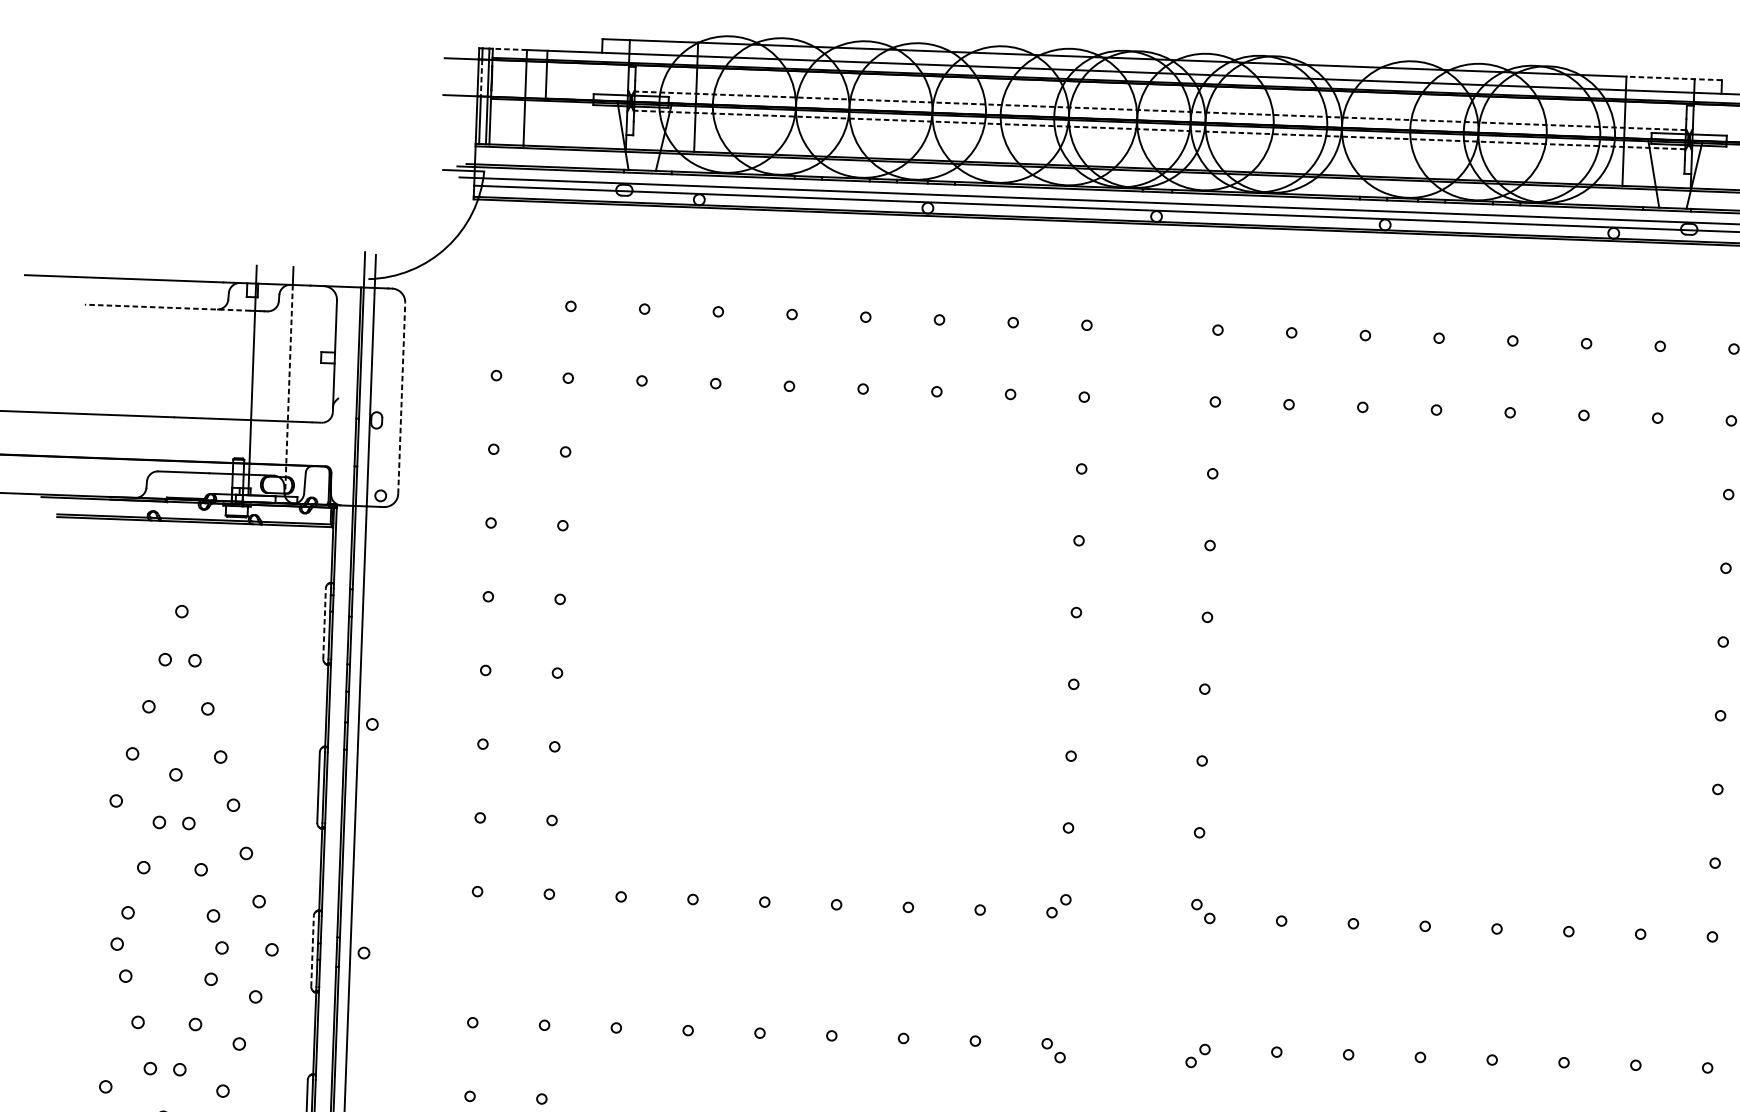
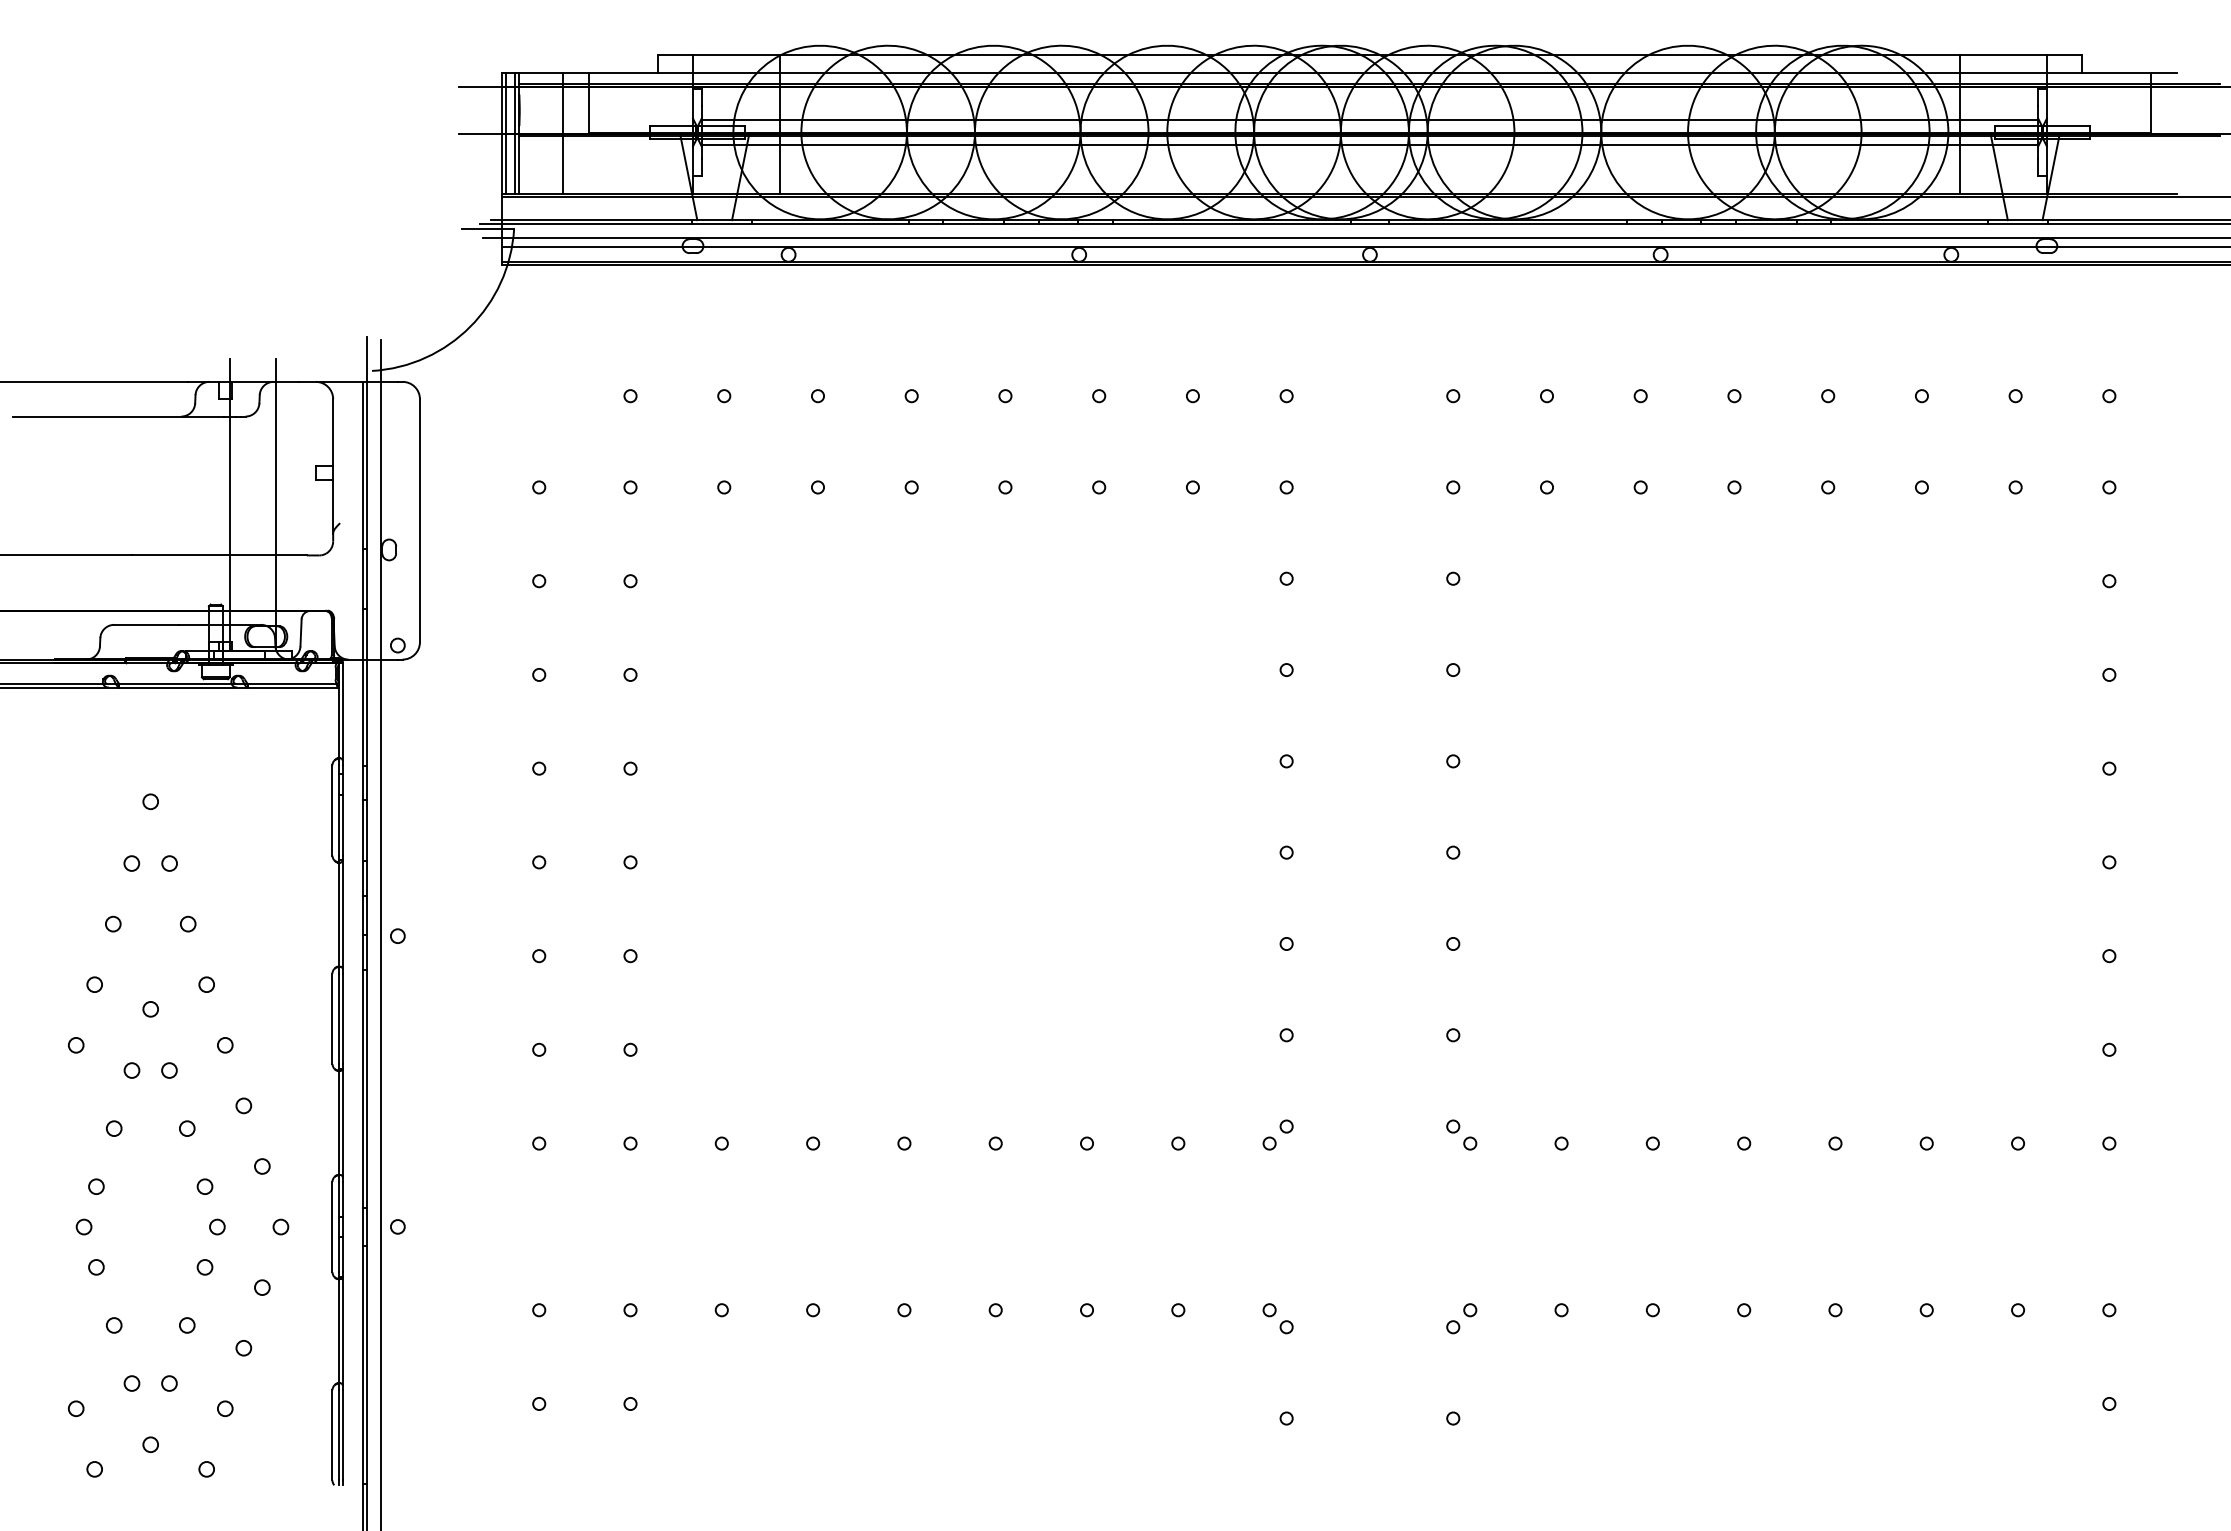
line: (510, 49) -> (541, 72), dashed -> solid
line: (481, 78) -> (506, 110), dashed -> solid
line: (1673, 78) -> (2020, 55), dashed -> solid
line: (1160, 110) -> (1369, 120), dashed -> solid
line: (1159, 129) -> (1369, 144), dashed -> solid
line: (167, 307) -> (118, 416), dashed -> solid
line: (289, 390) -> (276, 516), dashed -> solid
line: (401, 398) -> (419, 520), dashed -> solid
line: (324, 622) -> (332, 809), dashed -> solid
line: (312, 950) -> (332, 1226), dashed -> solid

